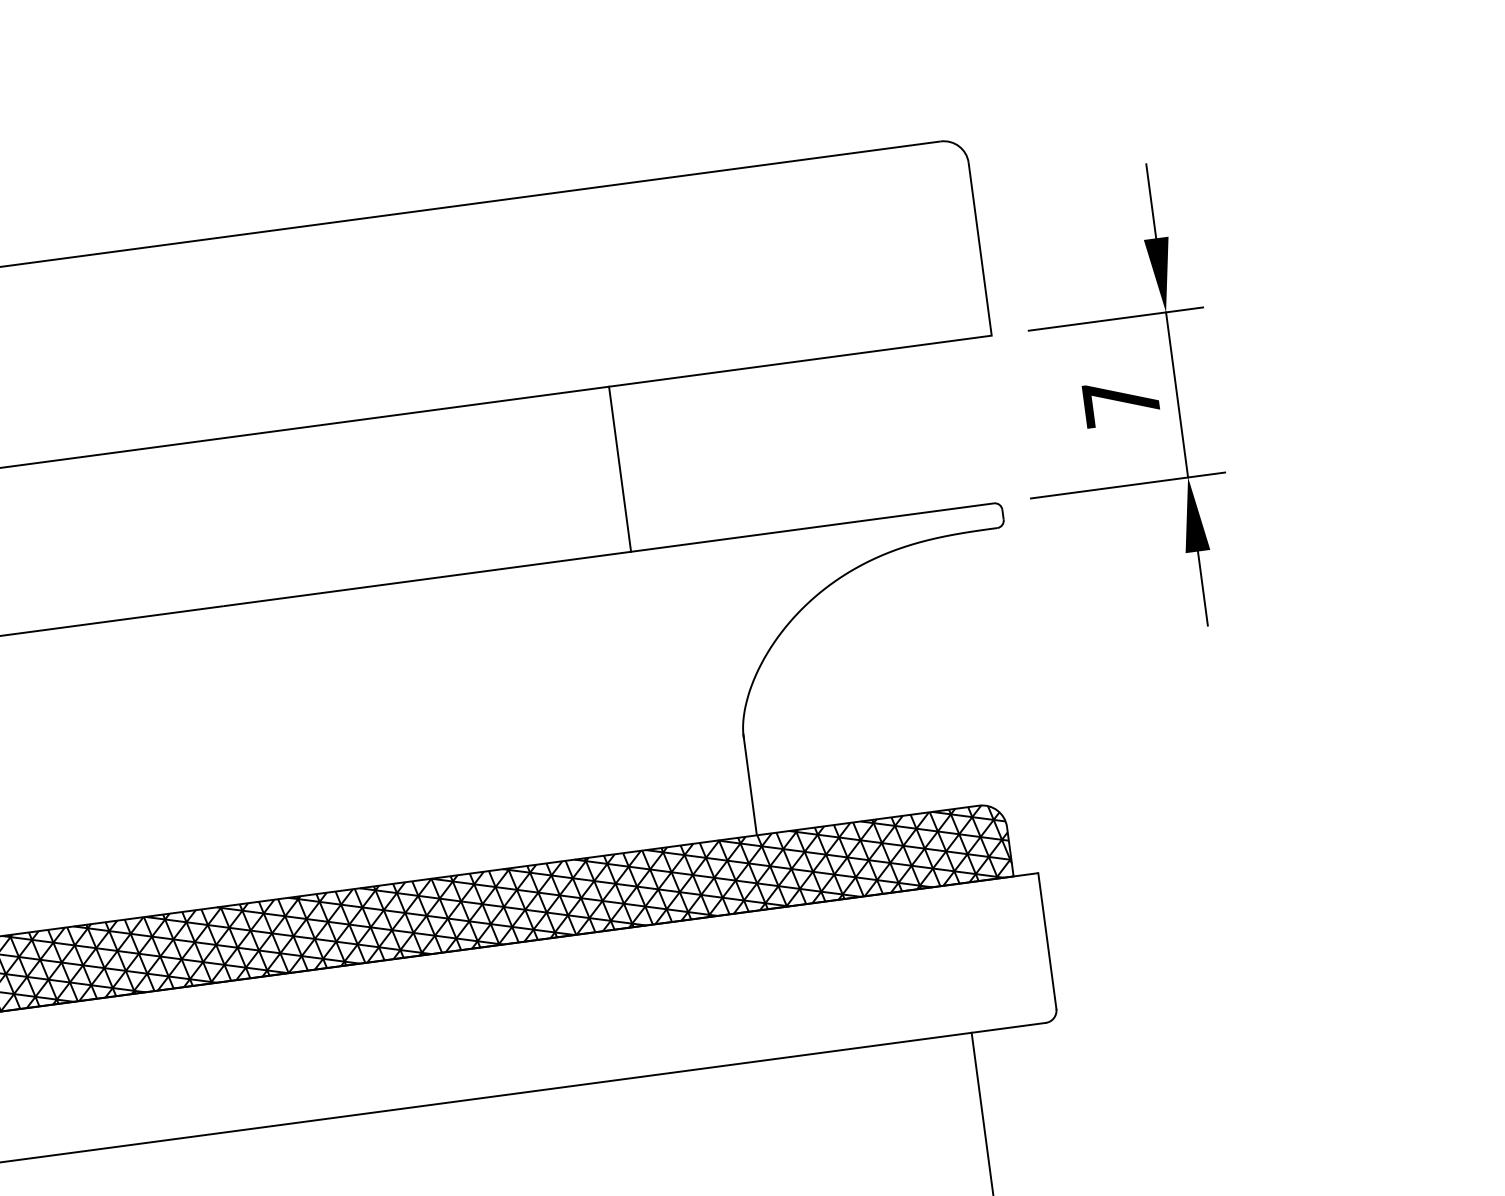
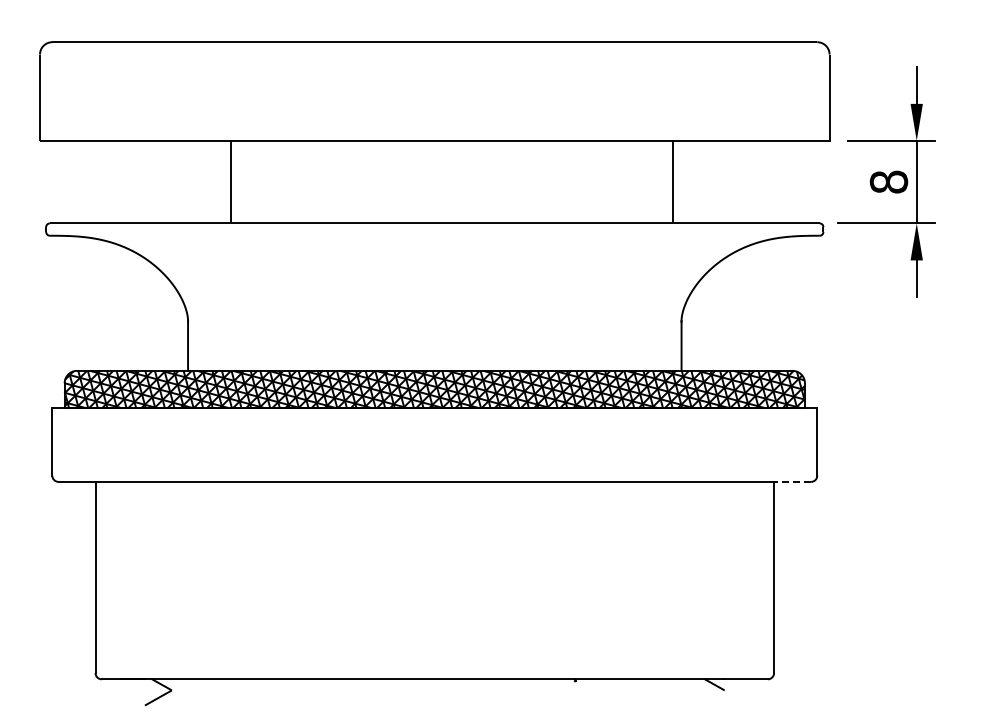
text: (1120, 401) -> (888, 181), 7 -> 8
line: (620, 467) -> (673, 181), moved
line: (1008, 1027) -> (792, 481), solid -> dashed

